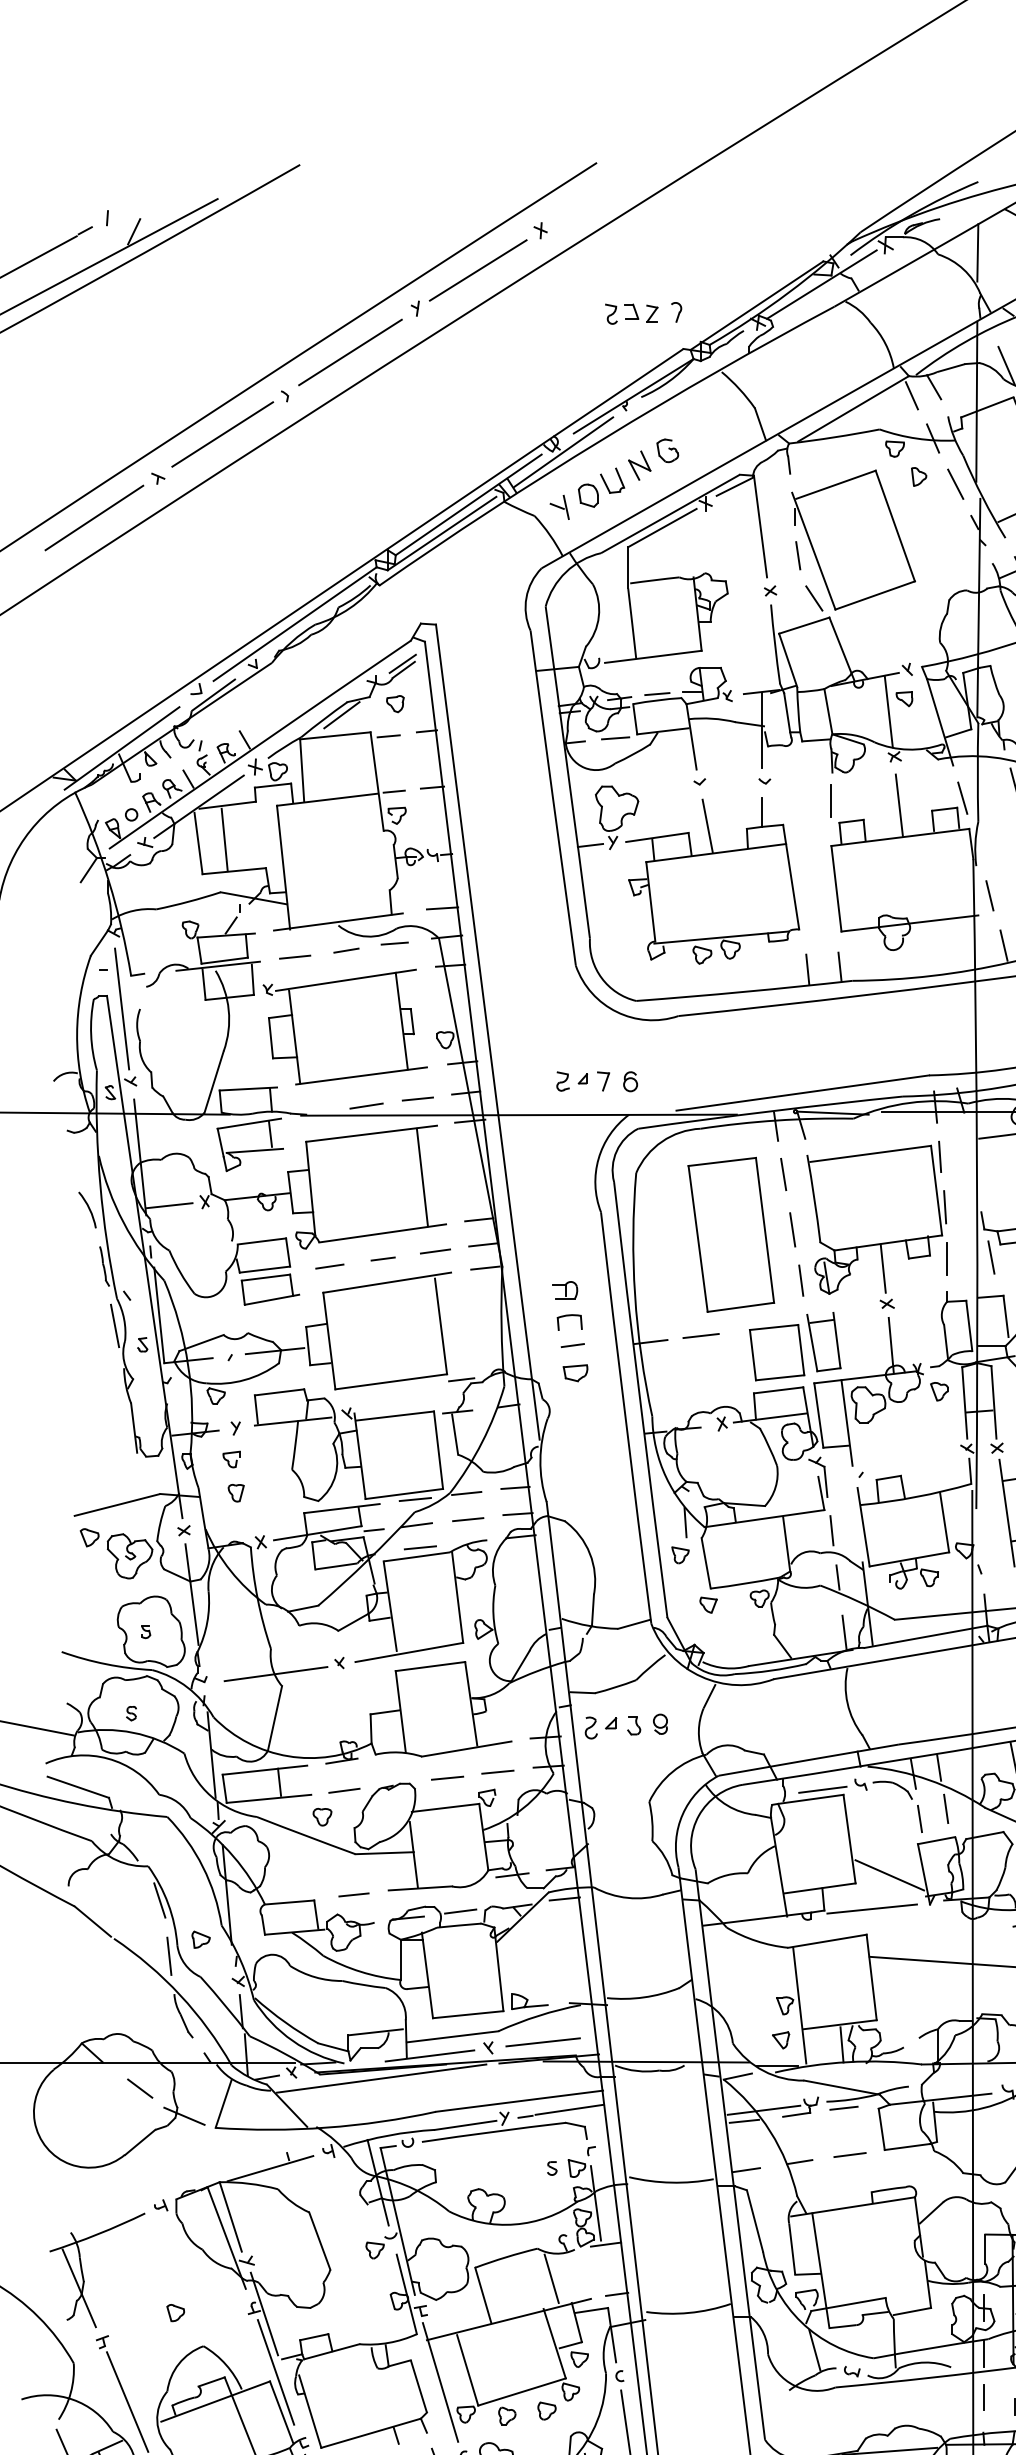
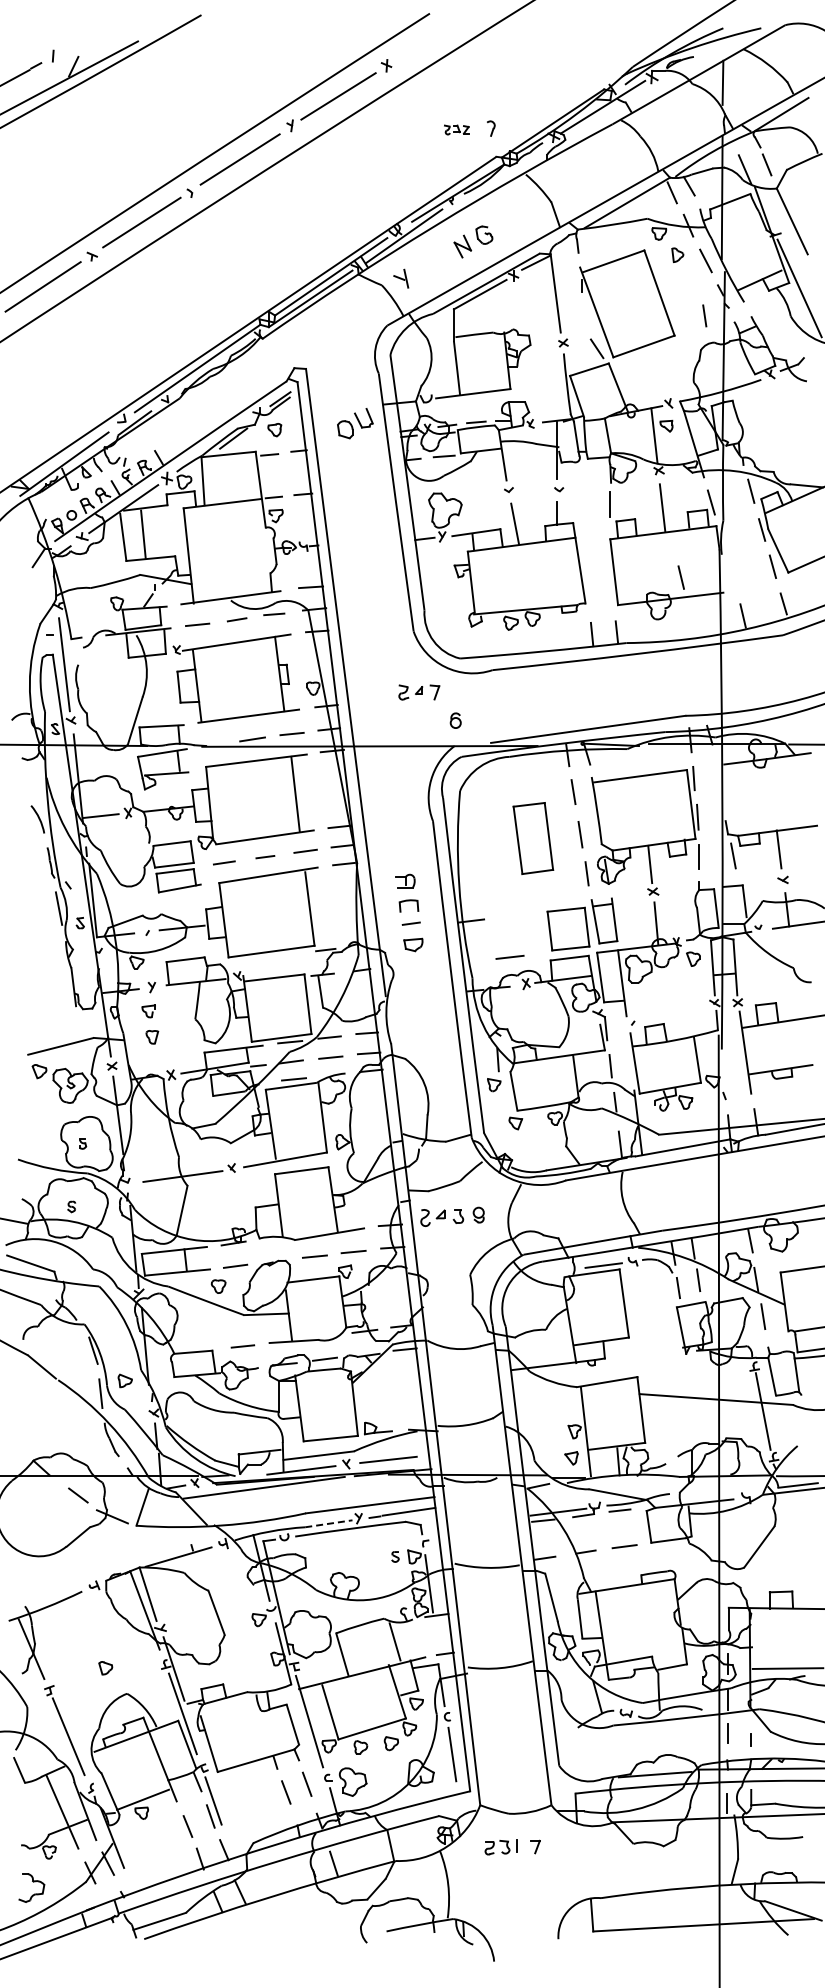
part: (631, 313) -> (456, 129), size x0.6
part: (601, 487) -> (355, 423), moved
line: (797, 555) -> (704, 315), moved
line: (988, 895) -> (680, 577), moved
part: (583, 1081) -> (419, 692), moved
part: (731, 1234) -> (533, 838), size x0.6
line: (700, 1334) -> (509, 956), moved
line: (888, 1875) -> (654, 1331), removed
line: (871, 1907) -> (641, 1356), removed
line: (465, 2124) -> (328, 1523), solid -> dashed

